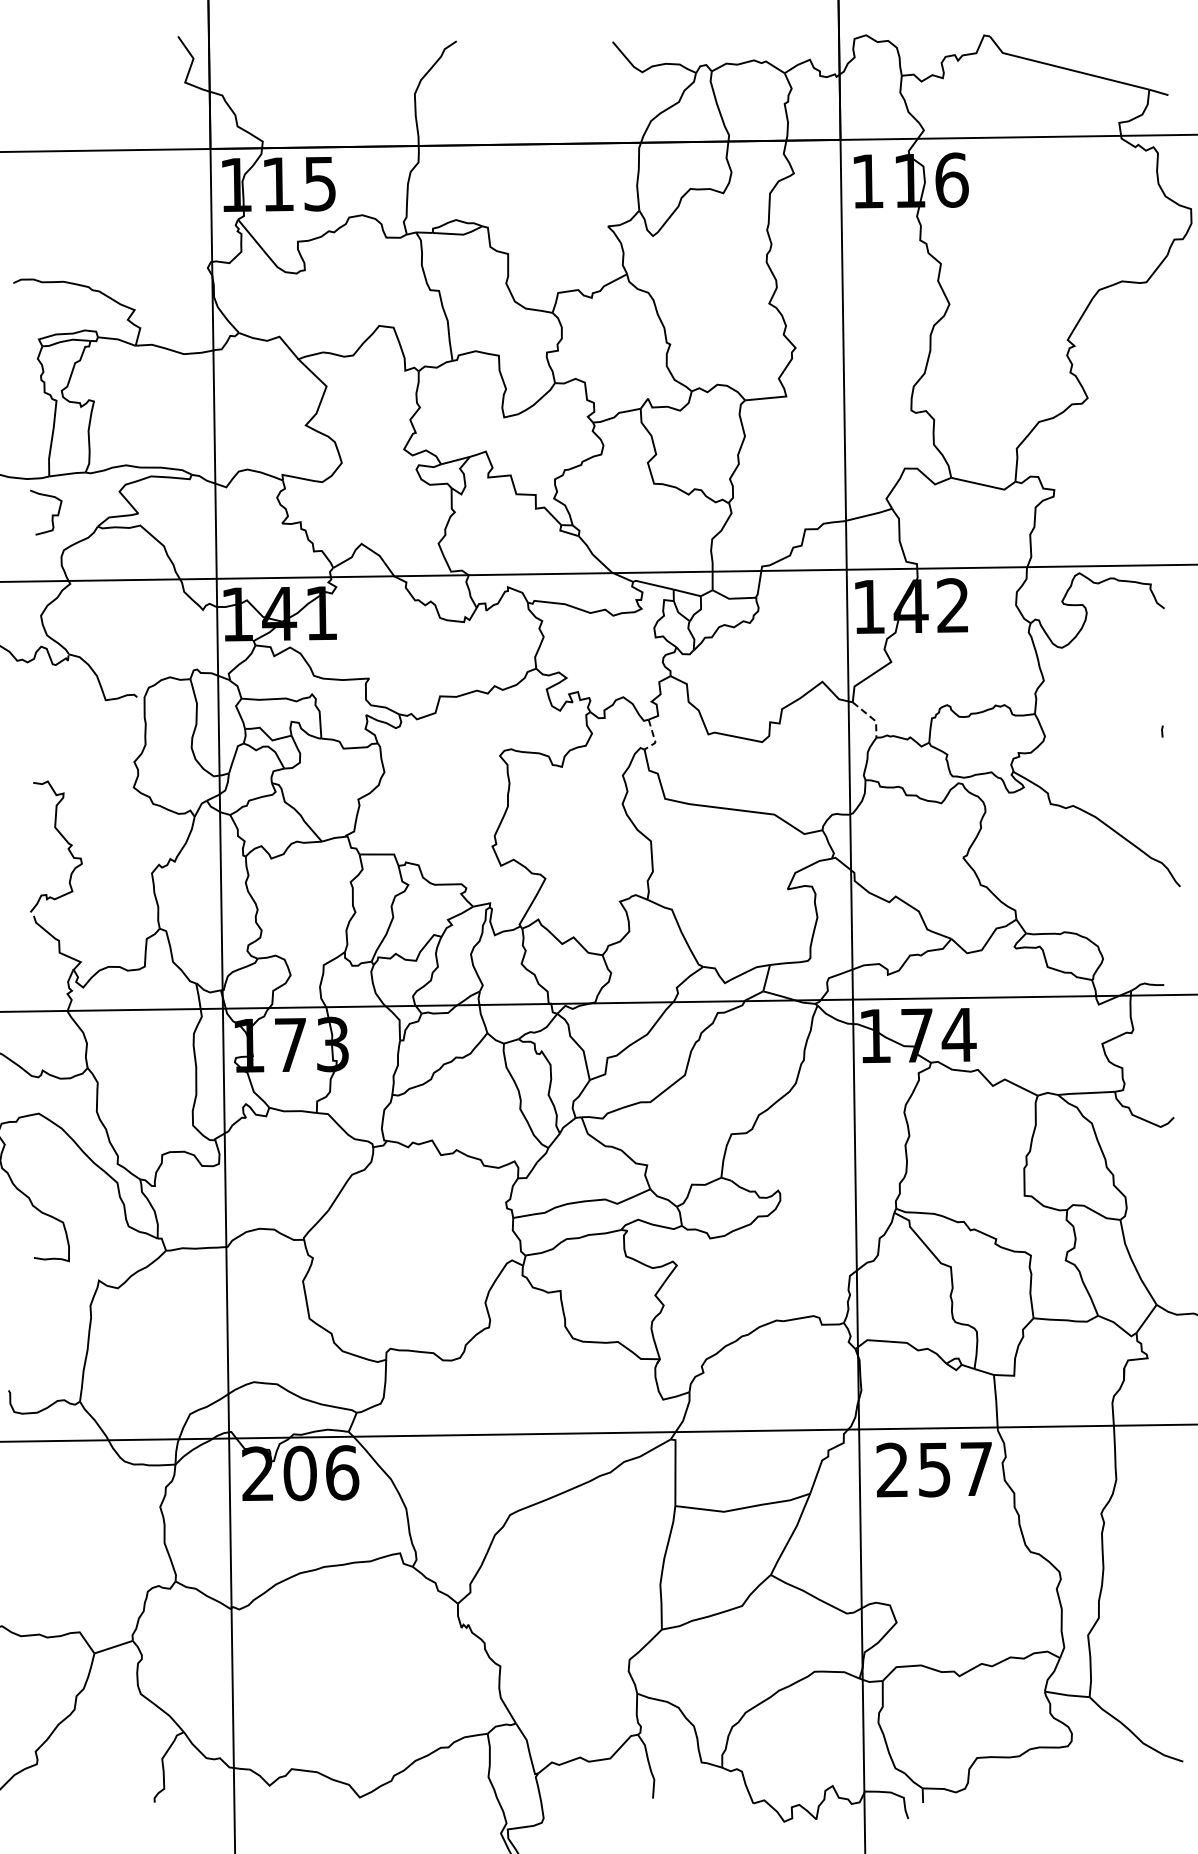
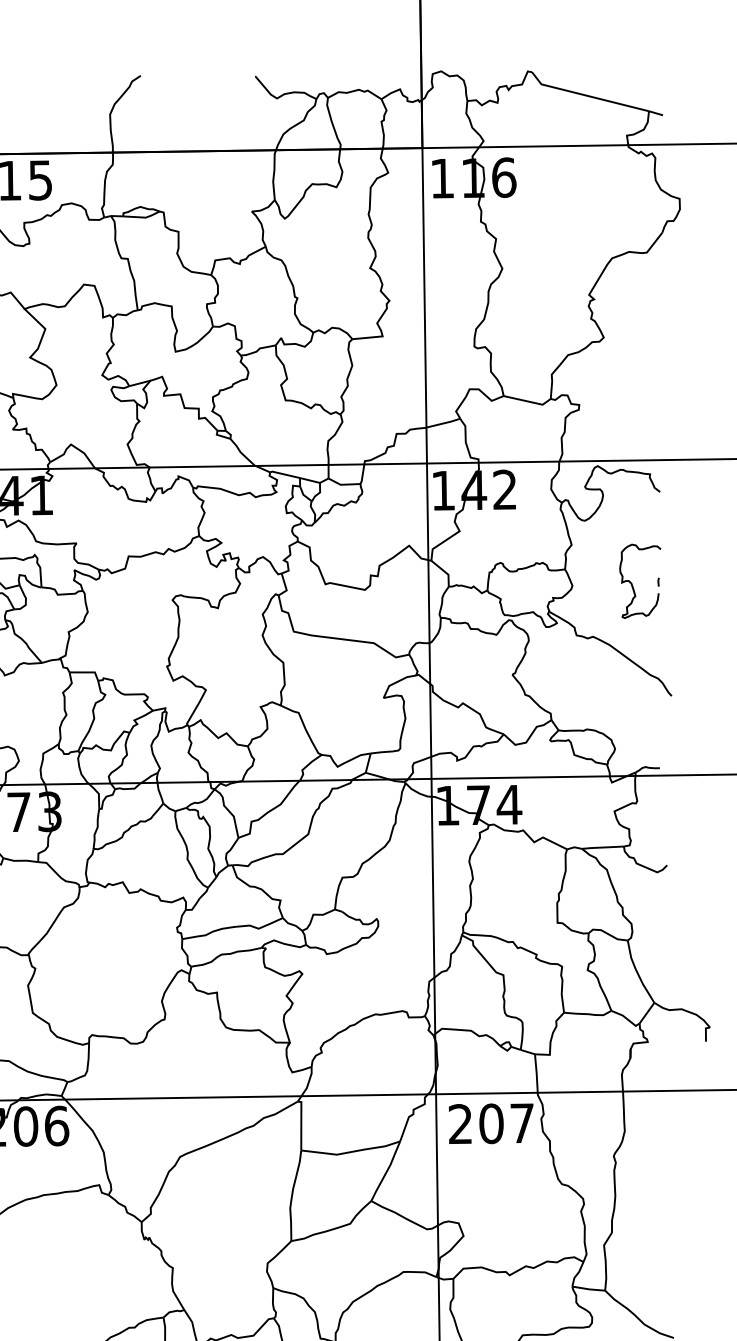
line: (871, 717) -> (445, 571), dashed -> solid
curve: (1126, 733) -> (632, 583), added
line: (654, 738) -> (285, 587), dashed -> solid
text: (934, 1469) -> (491, 1123), 257 -> 207

